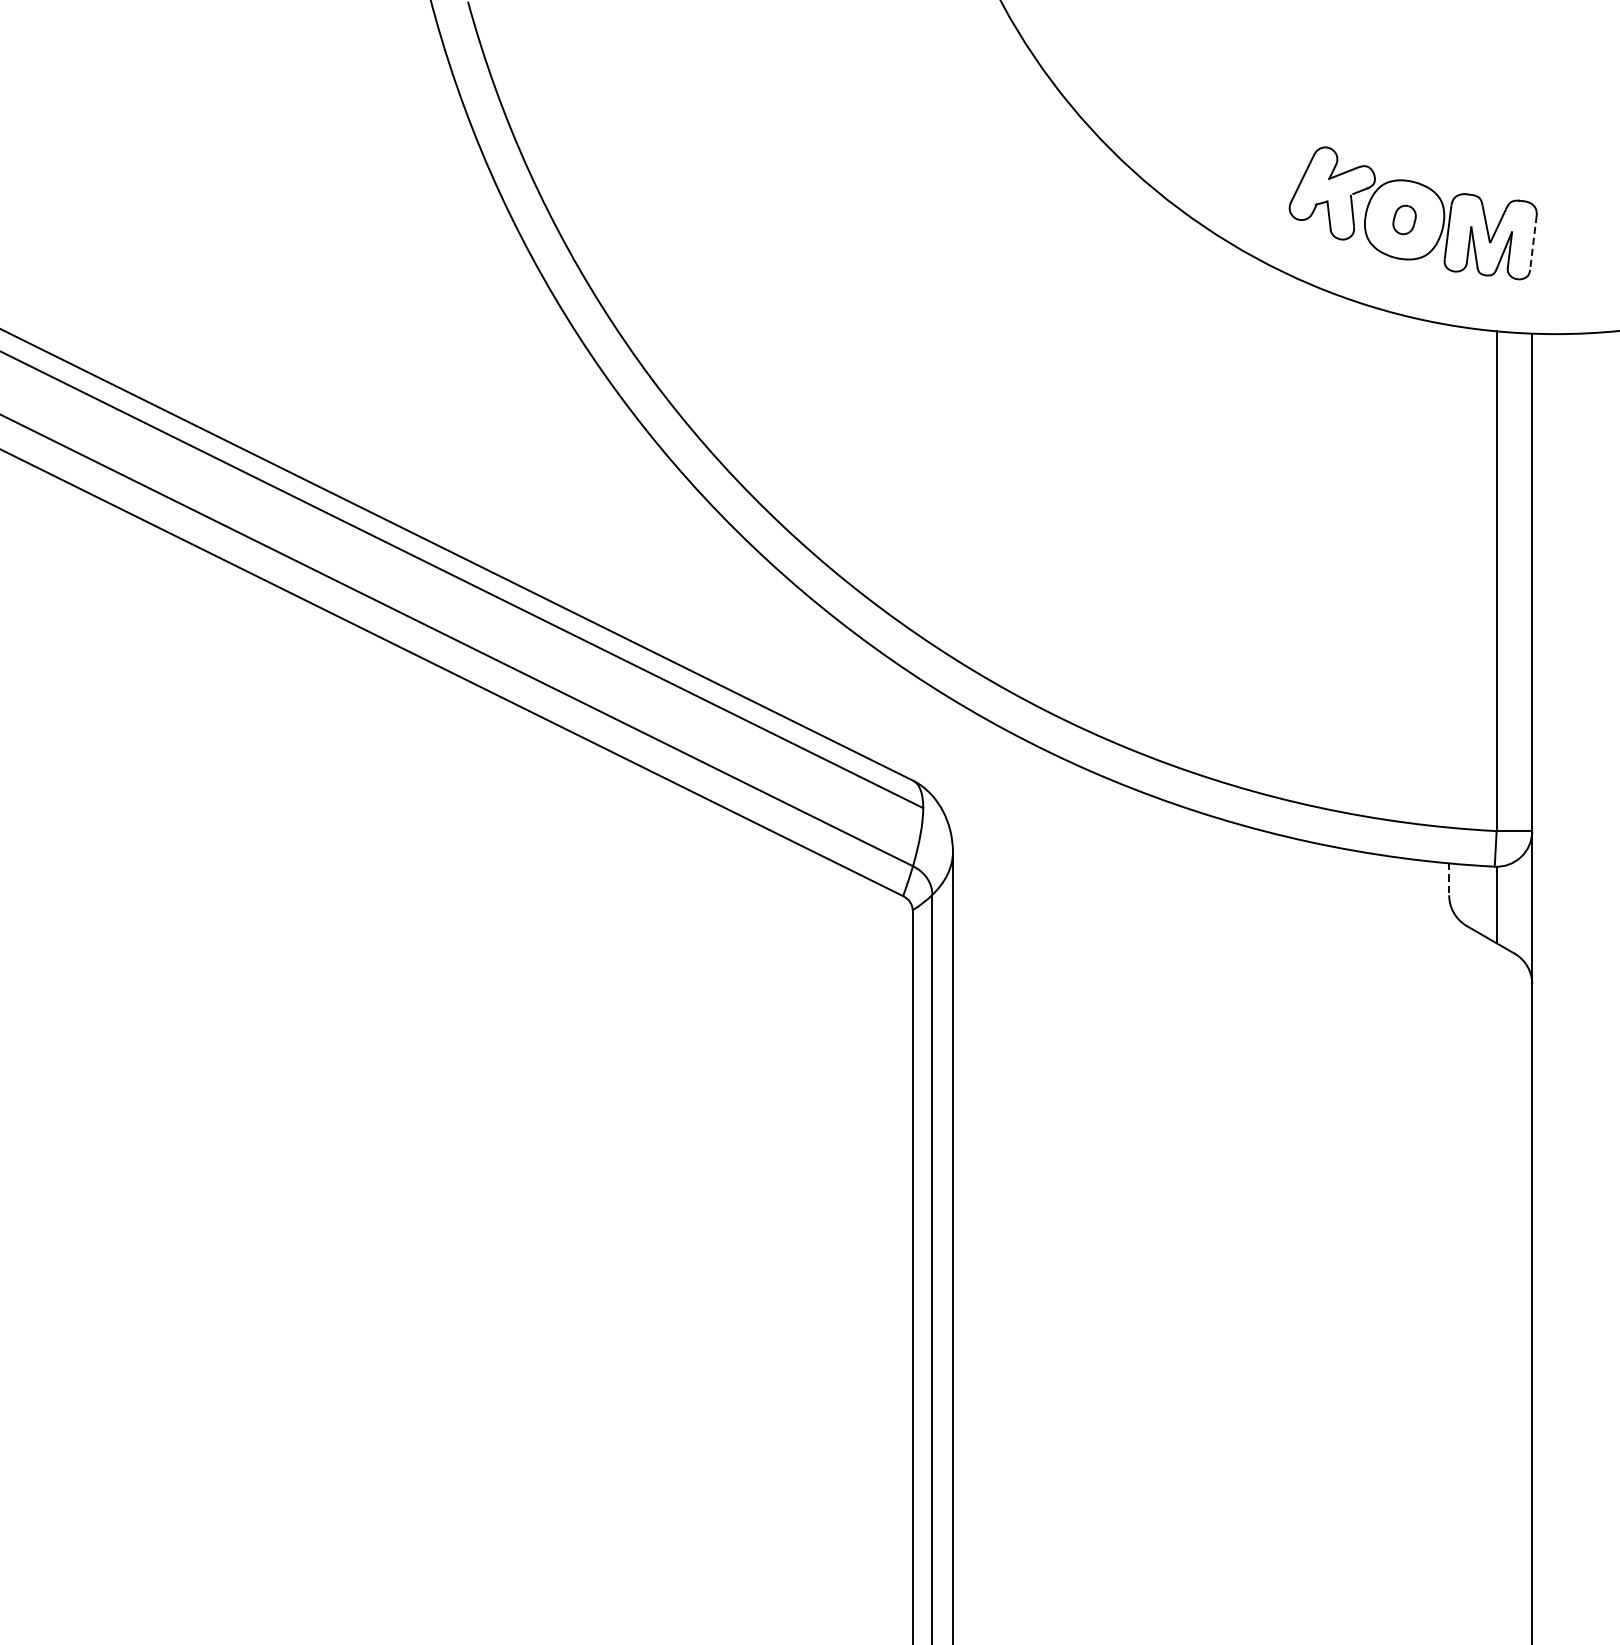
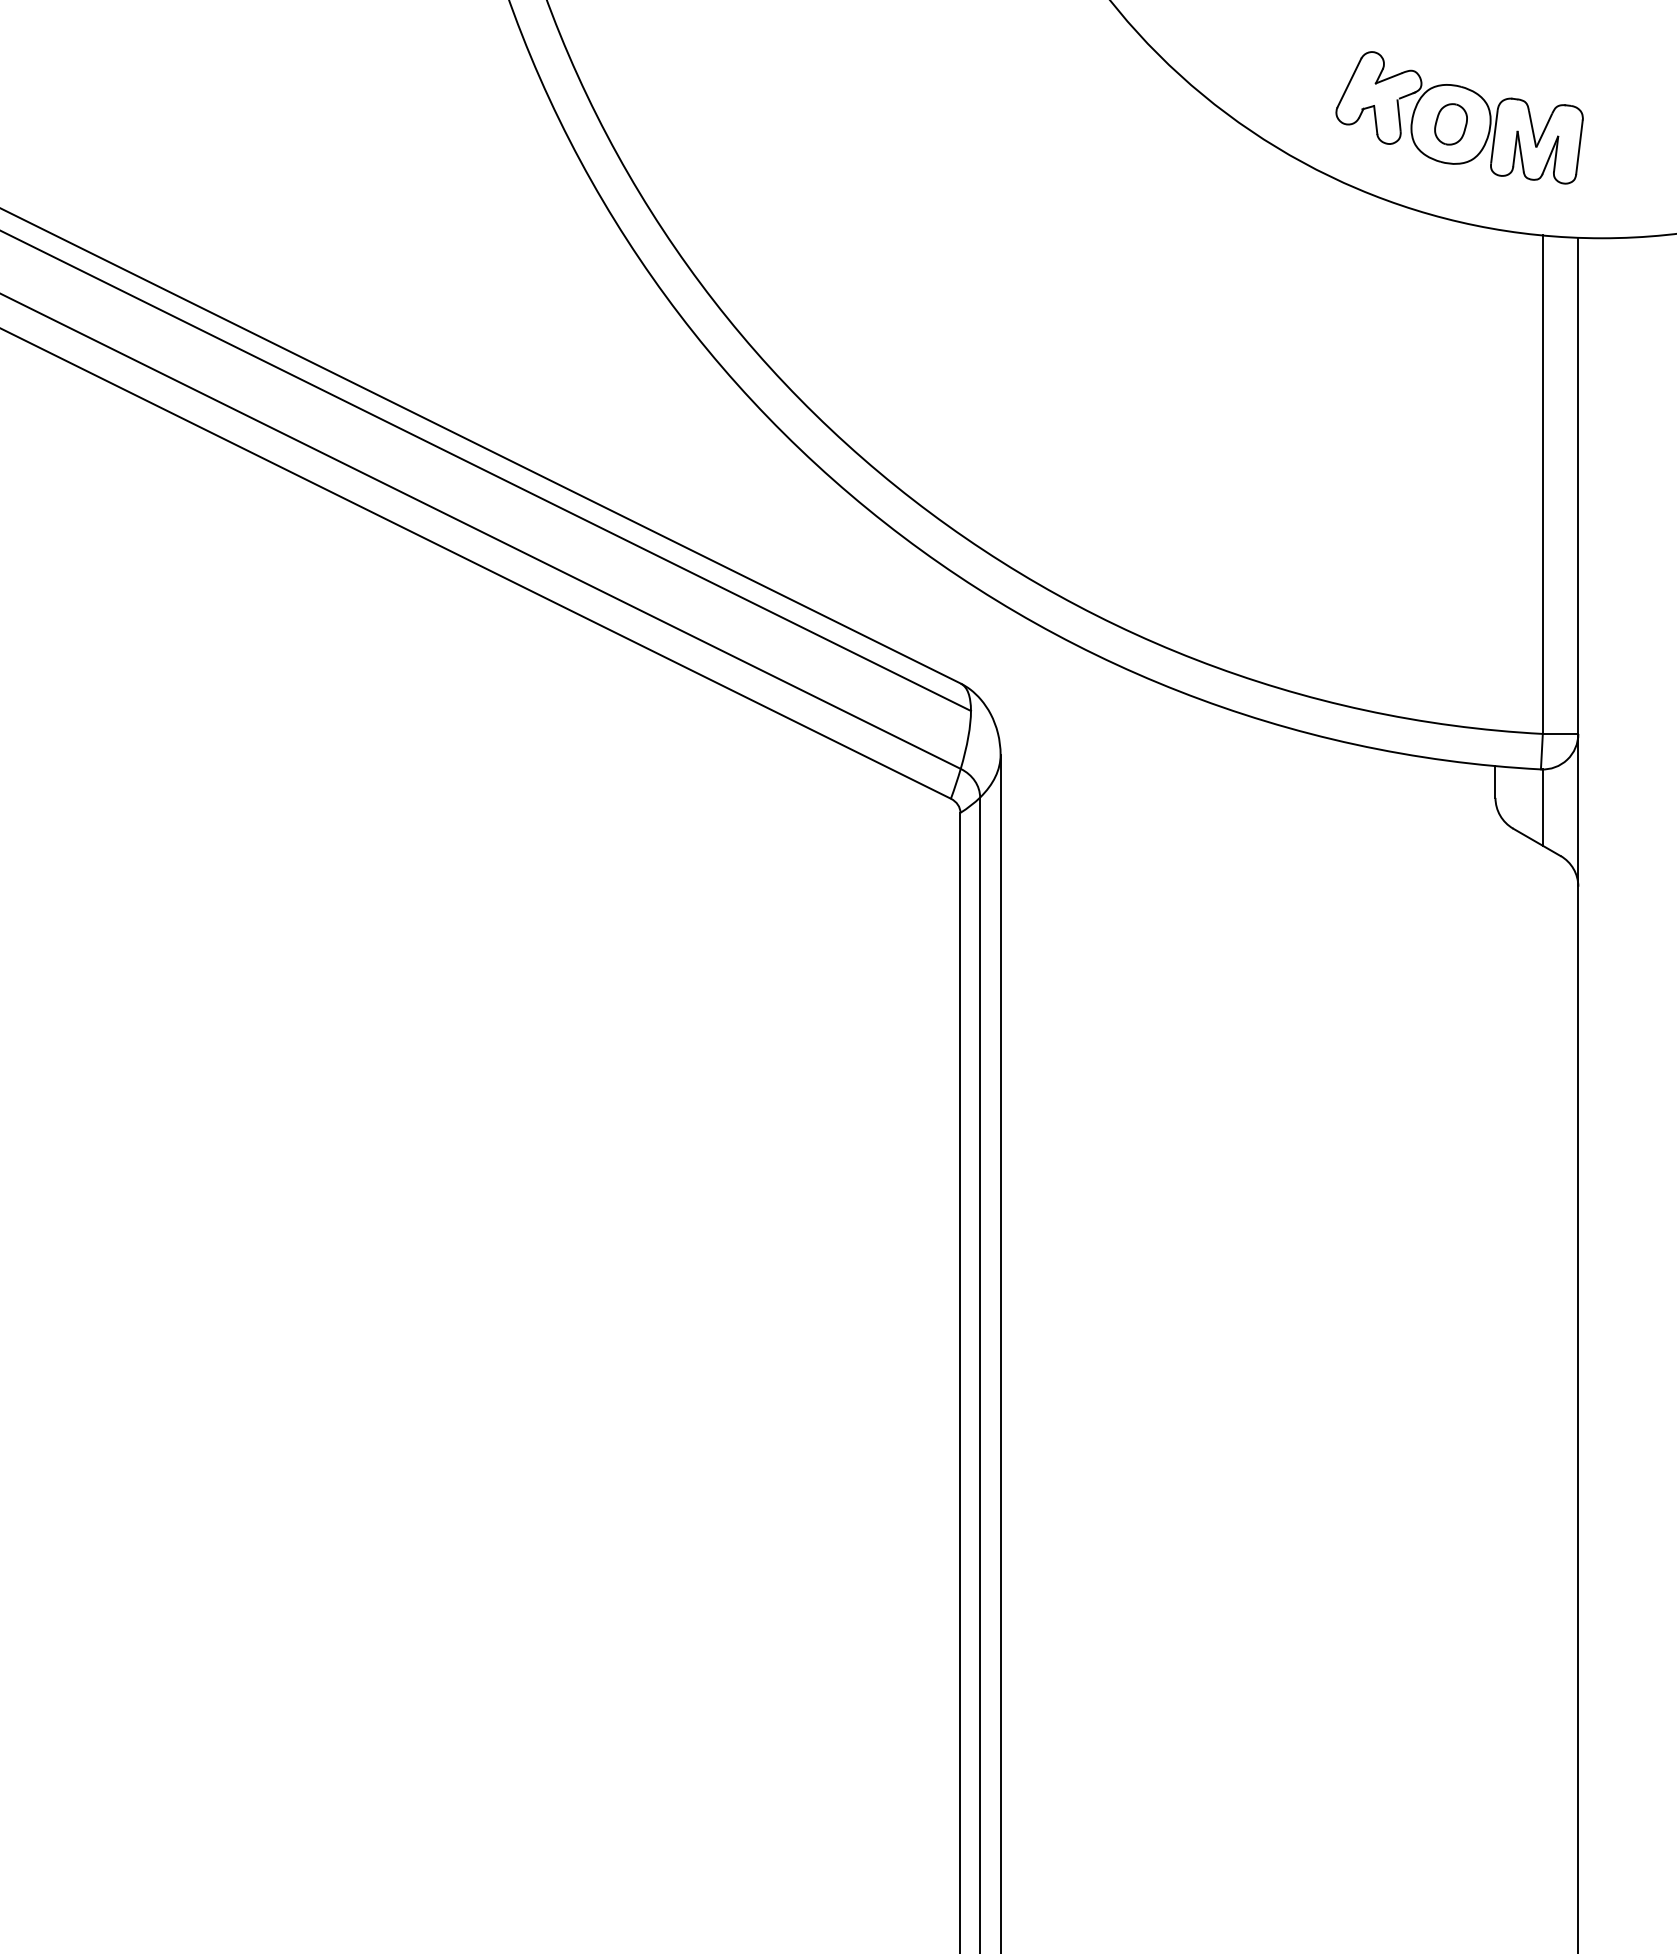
part: (1404, 220) -> (1450, 124), size x1.43
line: (1533, 243) -> (1579, 147), dashed -> solid
line: (1449, 879) -> (1495, 782), dashed -> solid

